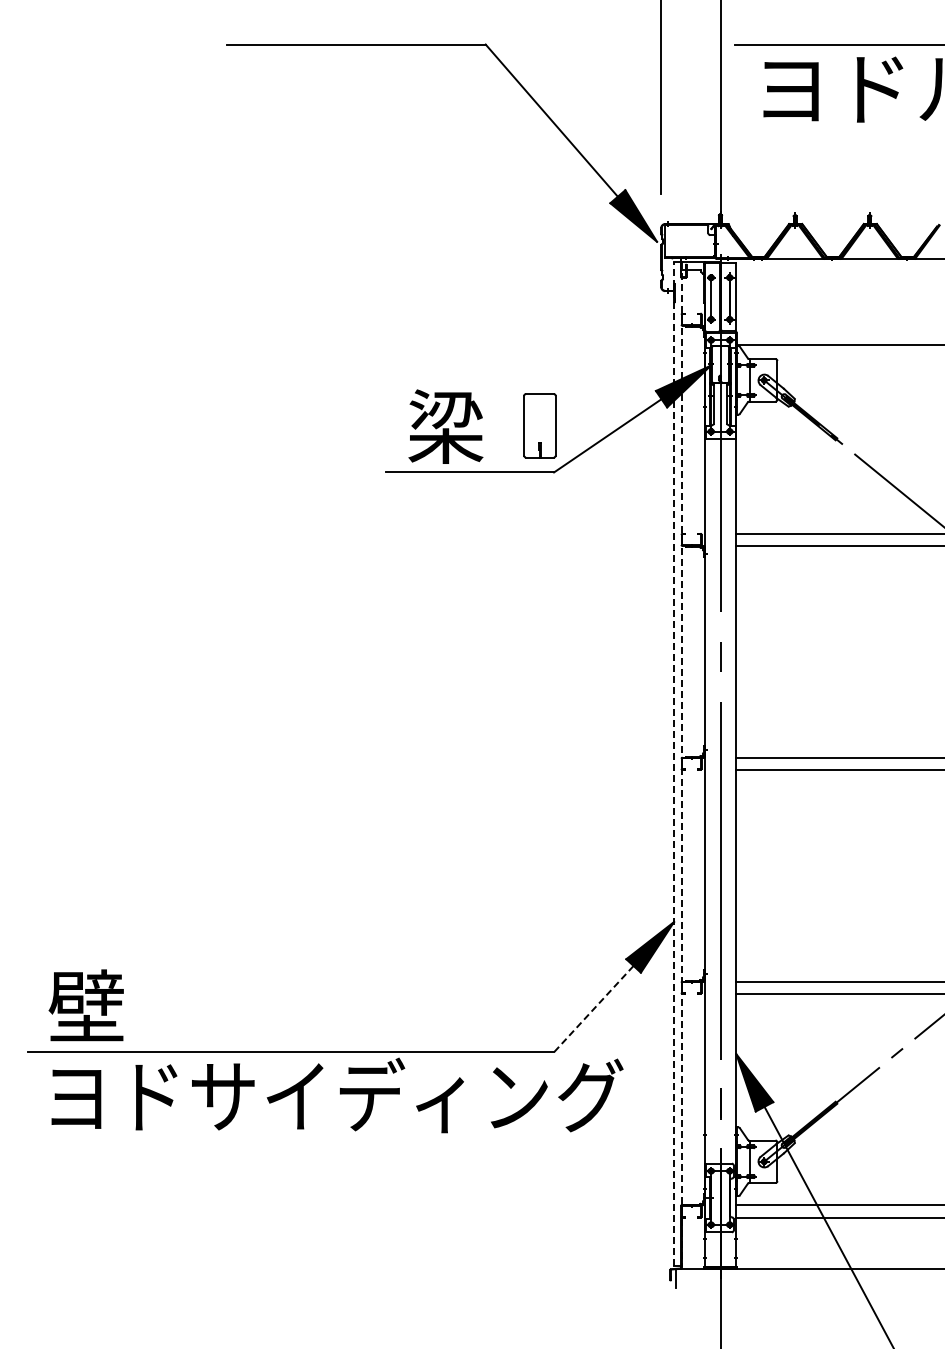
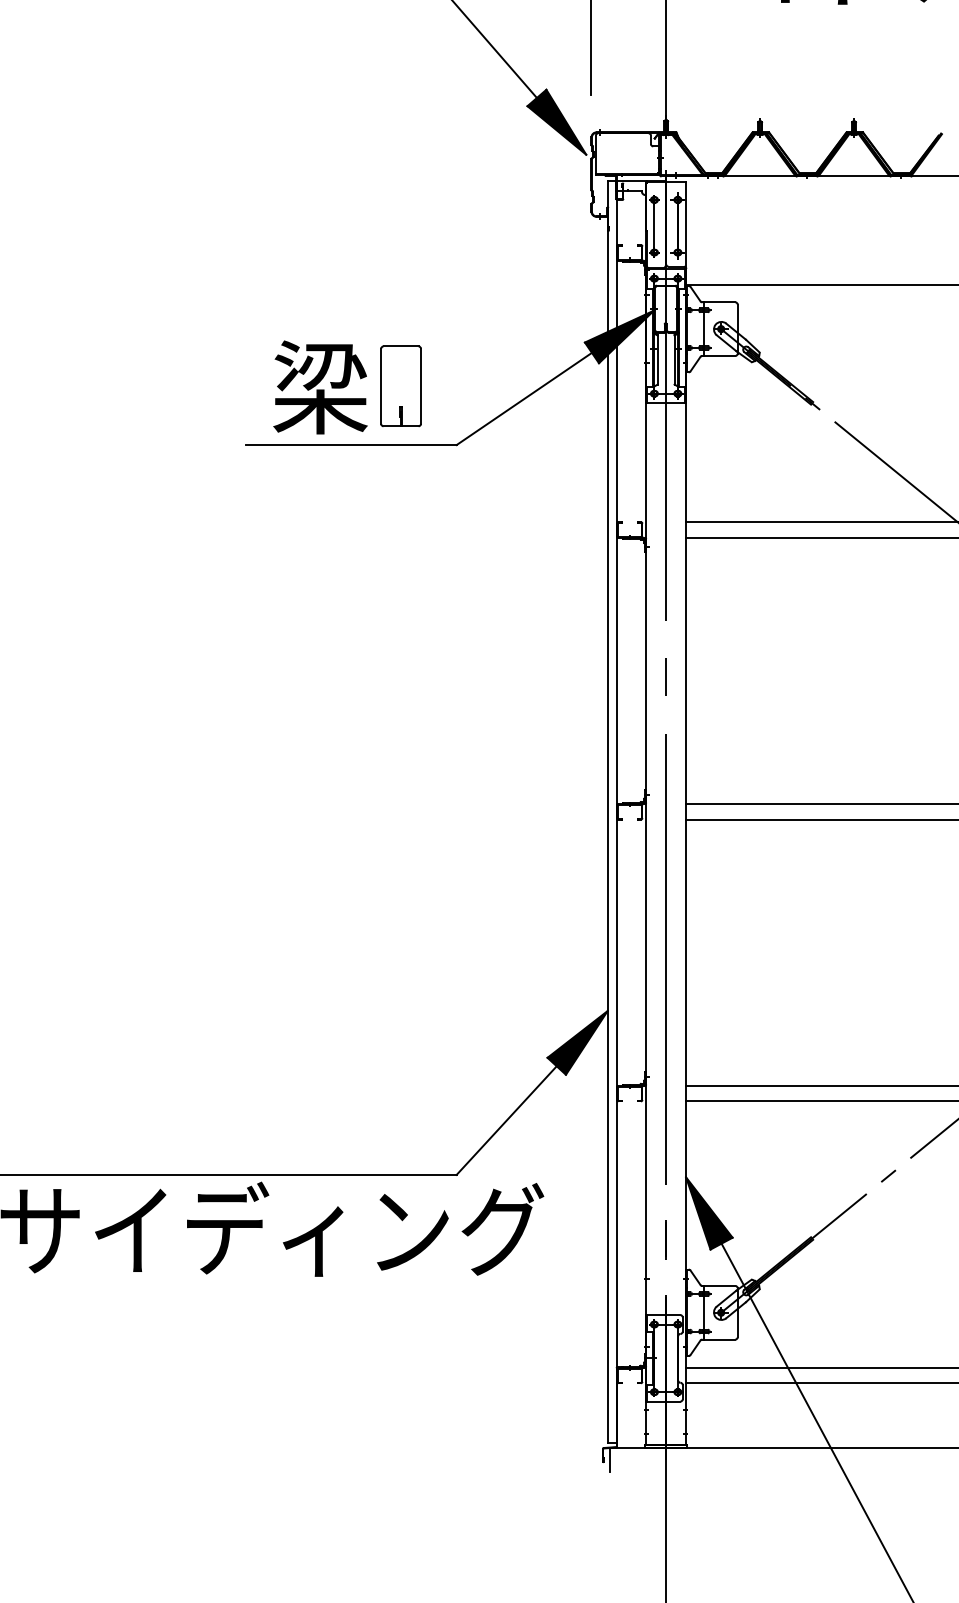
part: (539, 425) -> (400, 385), moved
line: (674, 763) -> (608, 811), dashed -> solid
line: (681, 763) -> (617, 811), dashed -> solid
line: (593, 1009) -> (506, 1121), dashed -> solid

